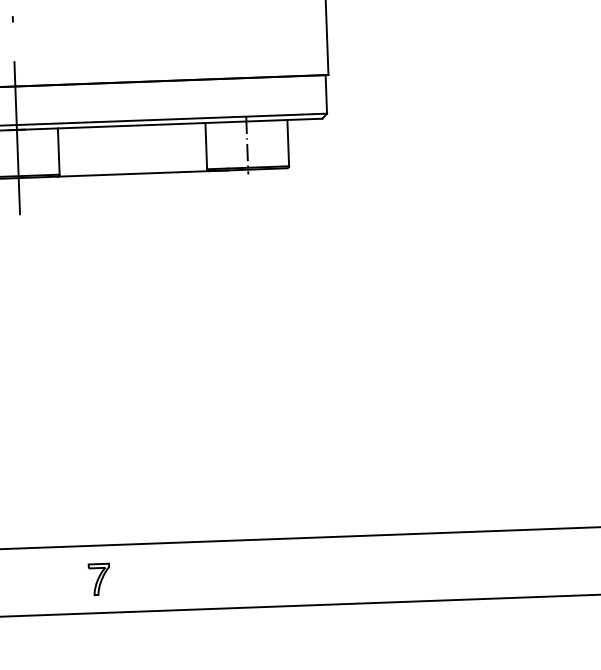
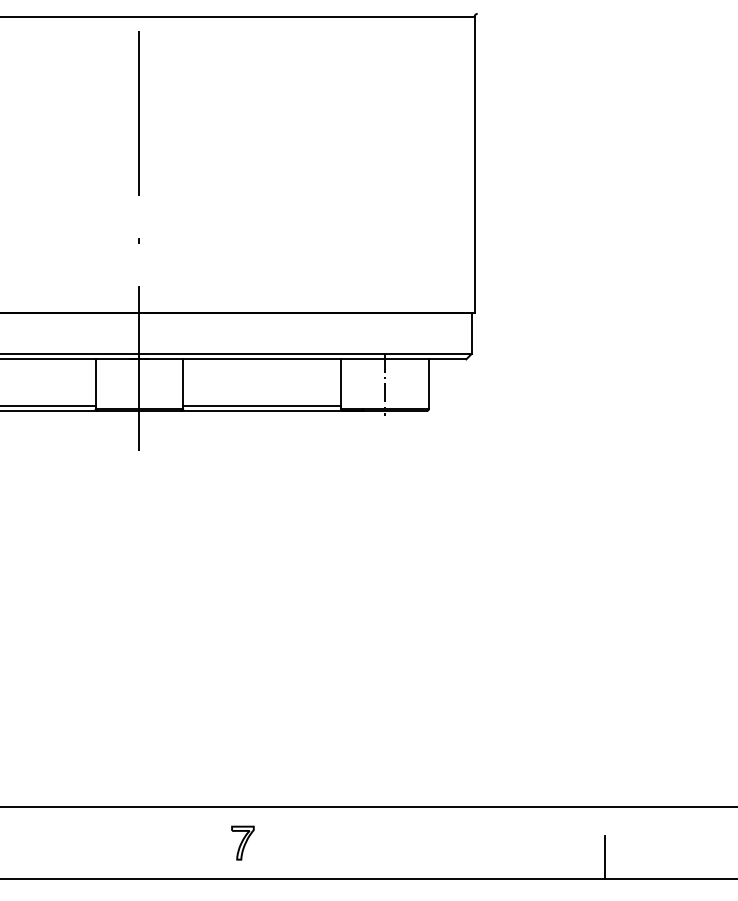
line: (133, 168) -> (262, 405), added
part: (98, 578) -> (242, 842), moved
line: (469, 579) -> (605, 857), added

